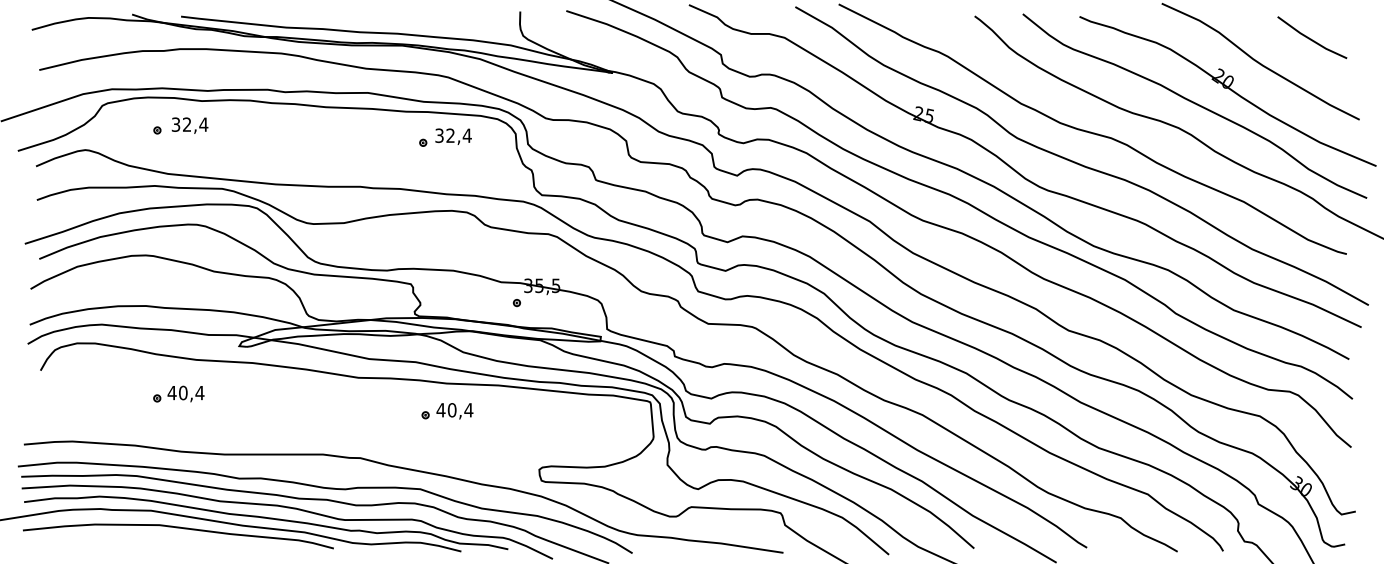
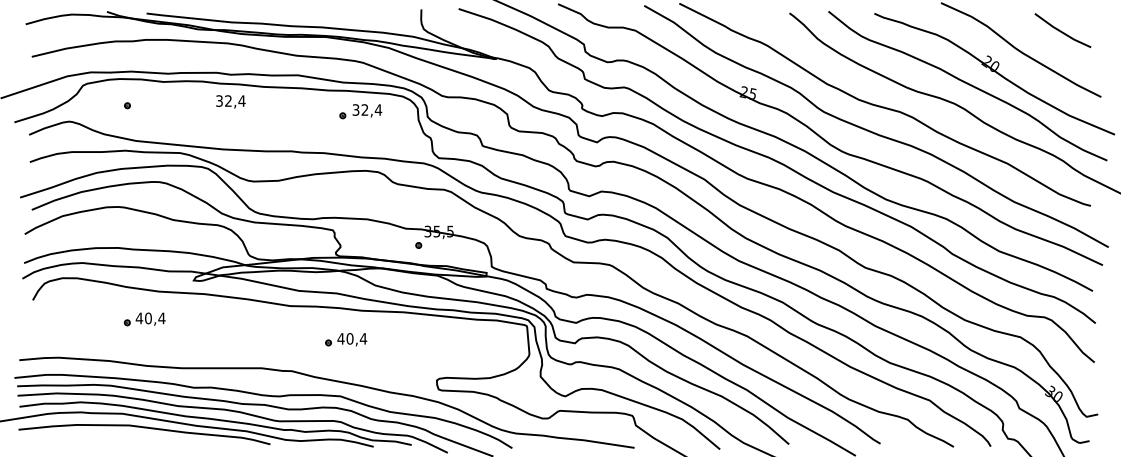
text: (189, 125) -> (230, 101), moved
part: (447, 411) -> (346, 339), moved

